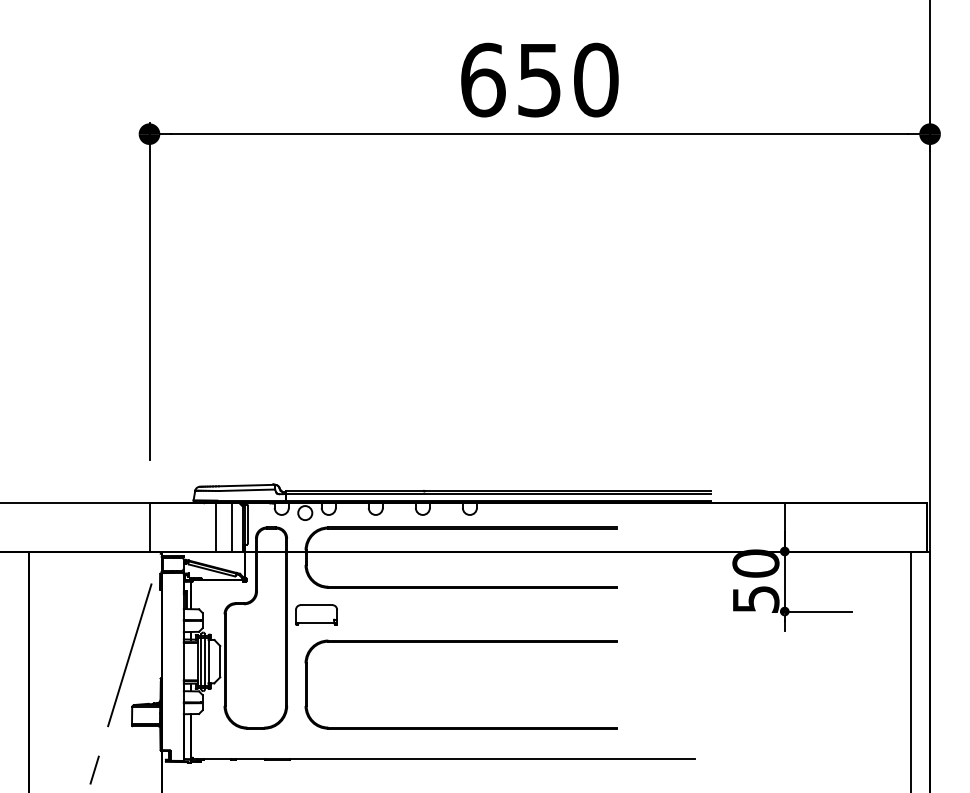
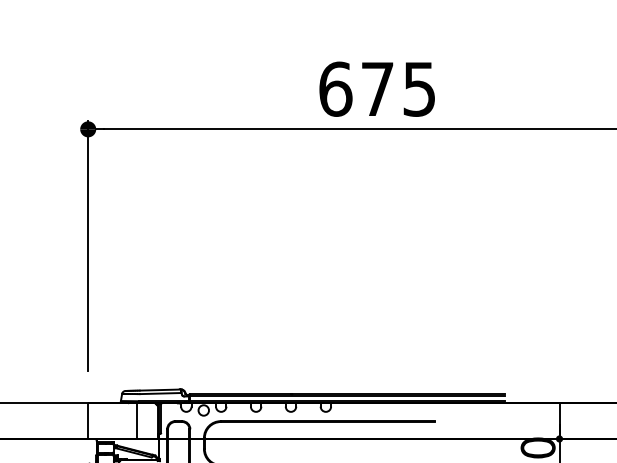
text: (568, 79) -> (399, 88), 650 -> 675
line: (232, 527) -> (149, 421), removed

